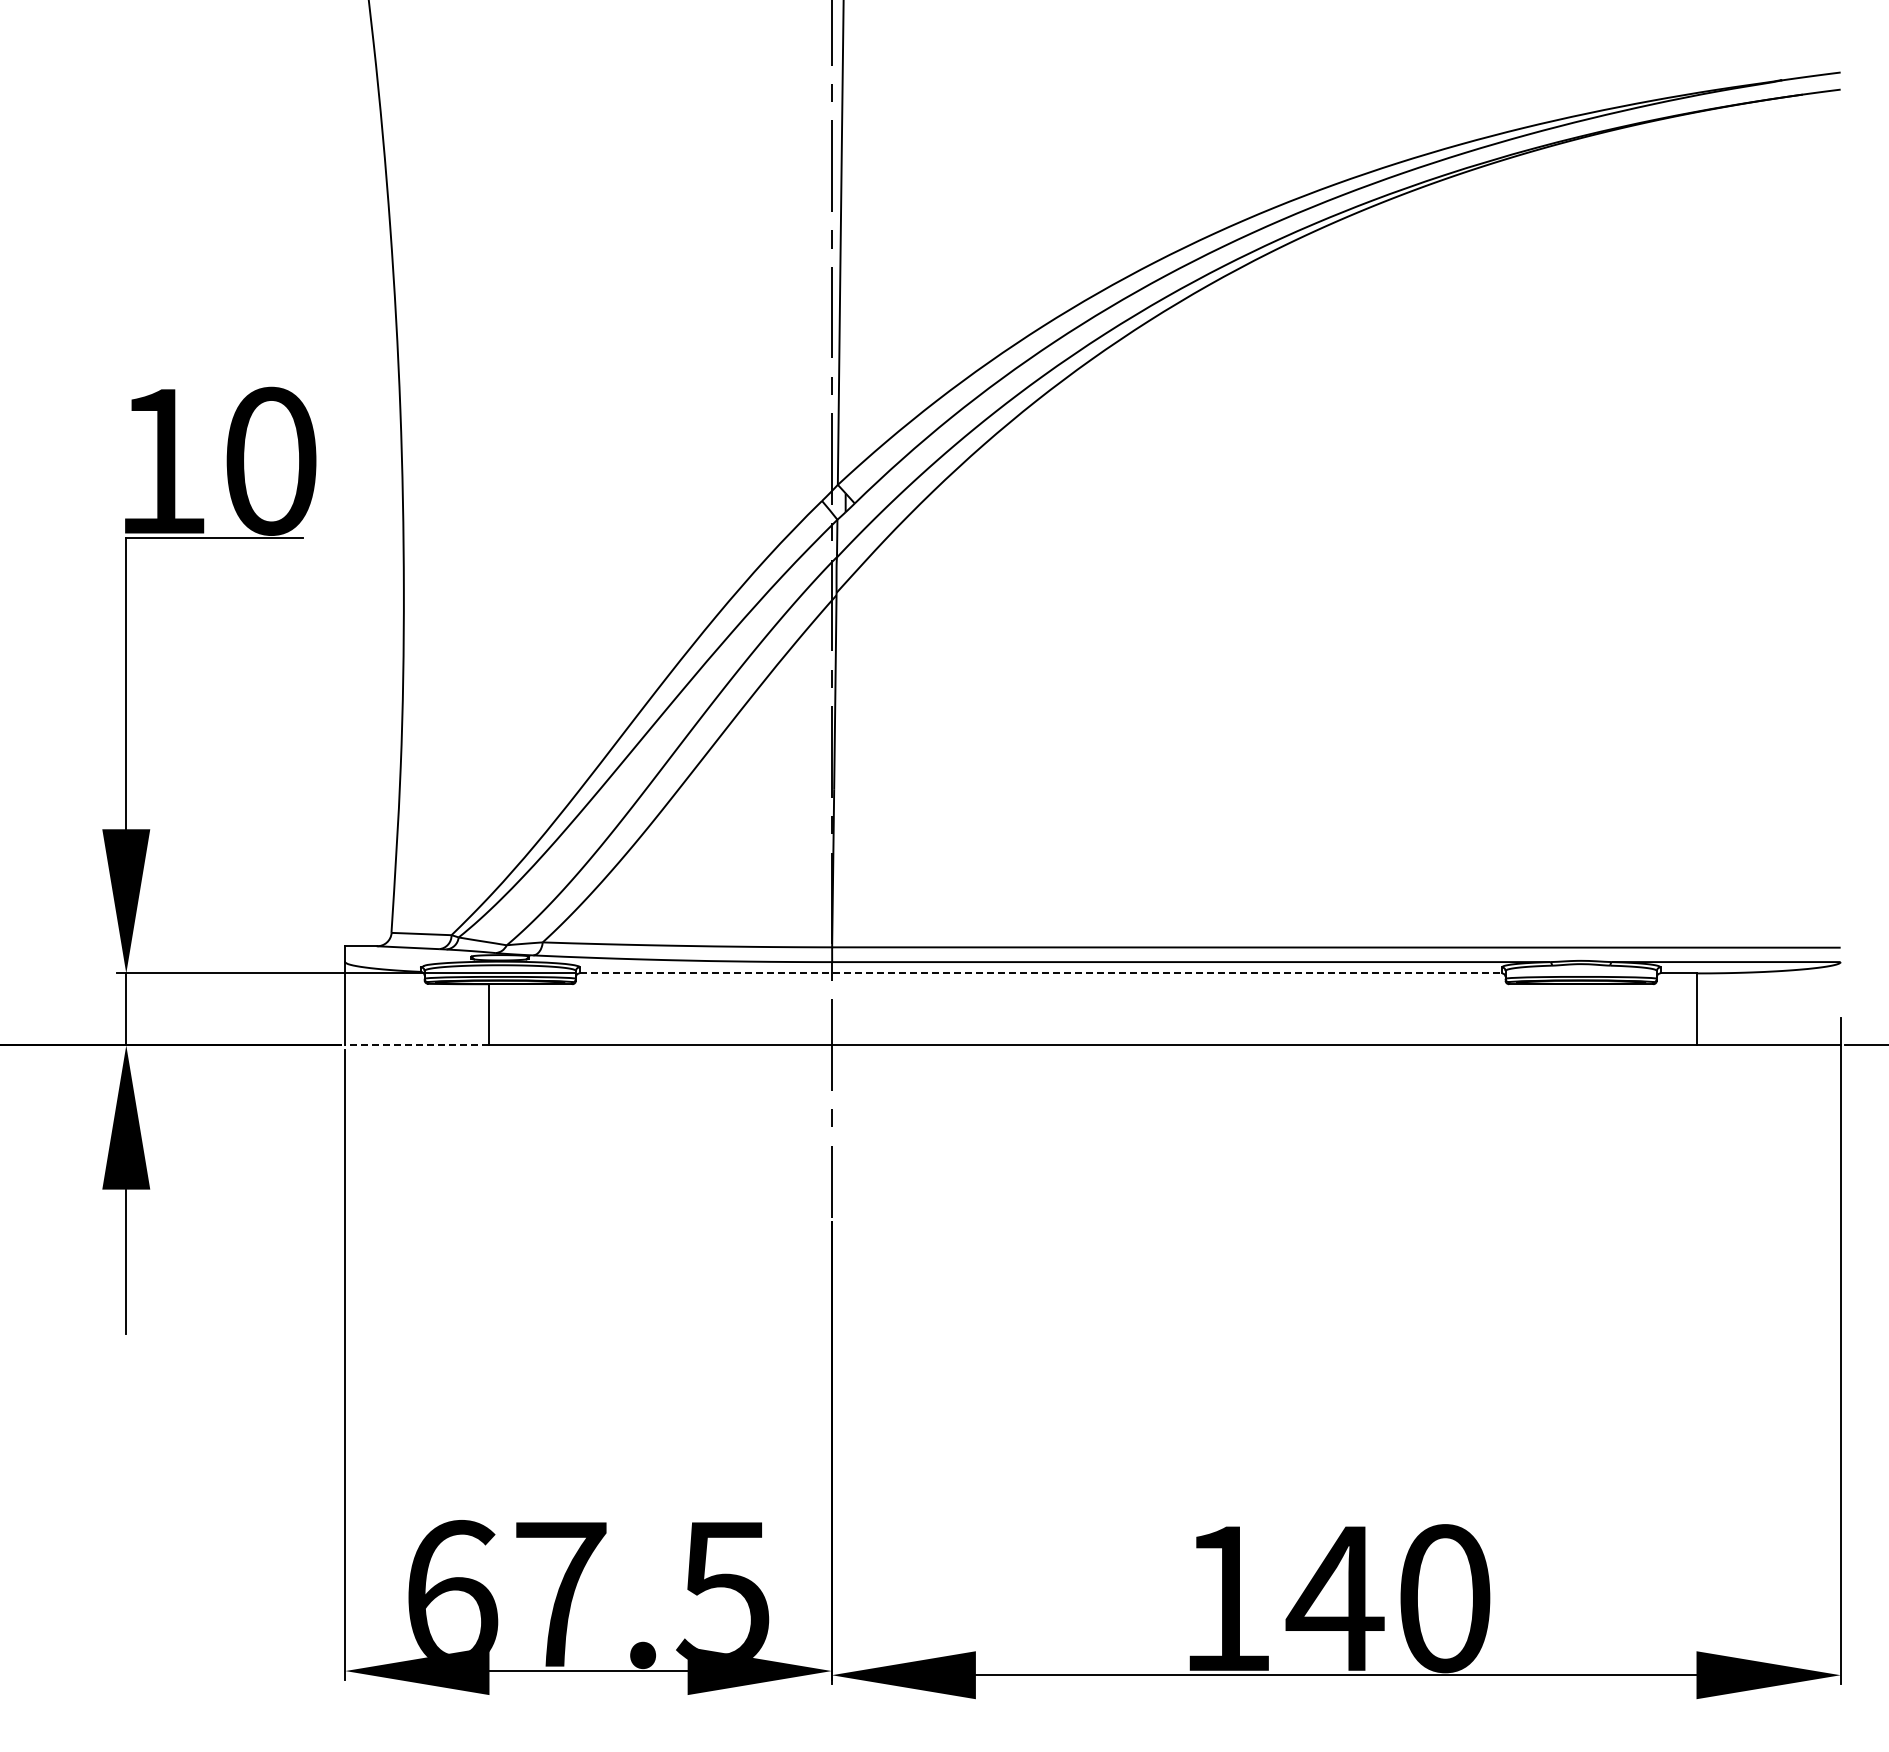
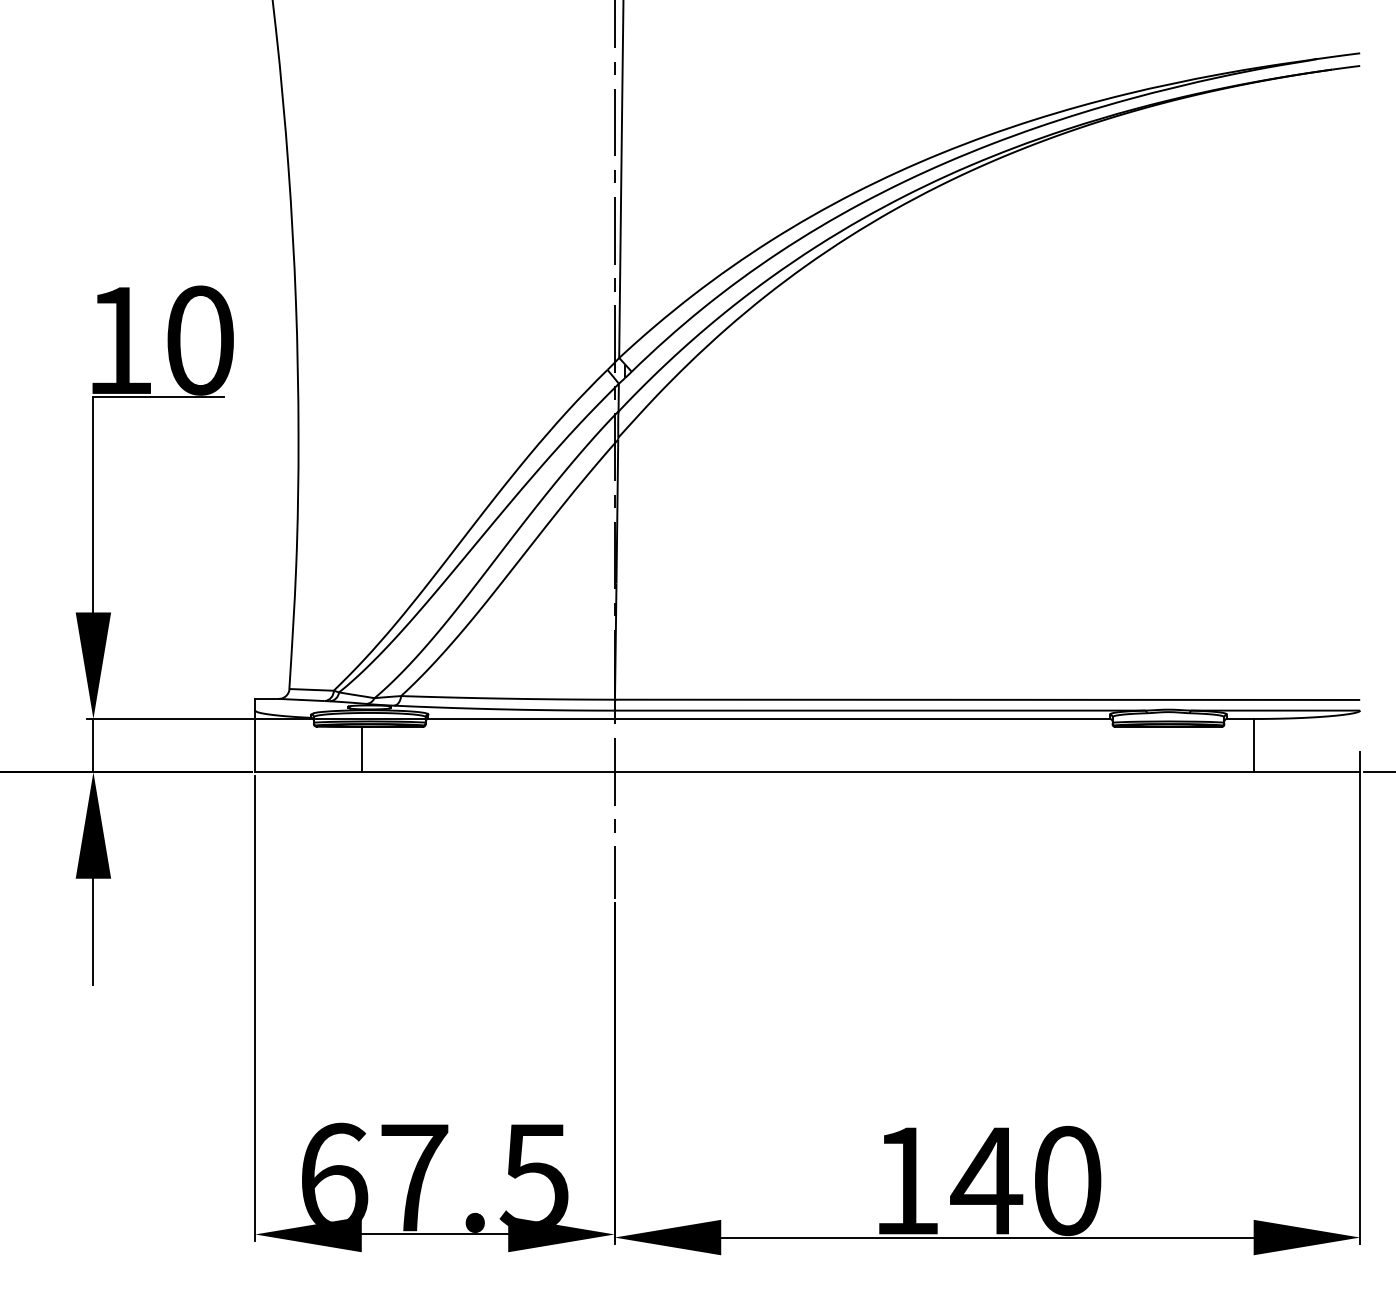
line: (1041, 973) -> (769, 719), dashed -> solid
line: (416, 1045) -> (307, 772), dashed -> solid

